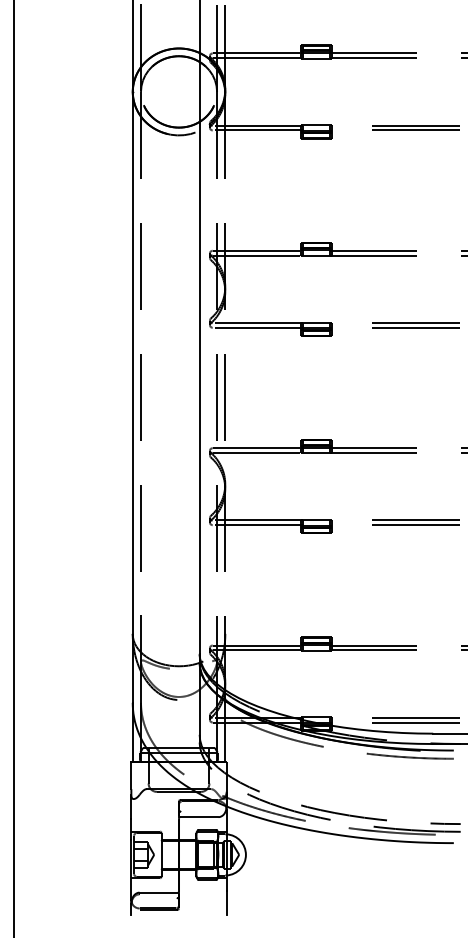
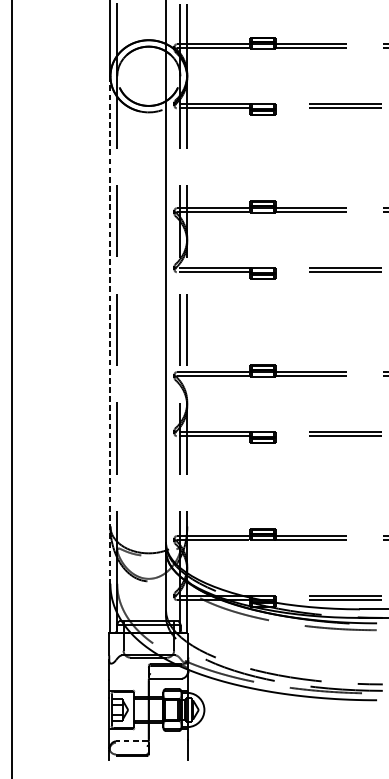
line: (132, 397) -> (110, 330), solid -> dashed
line: (158, 892) -> (131, 741), solid -> dashed

